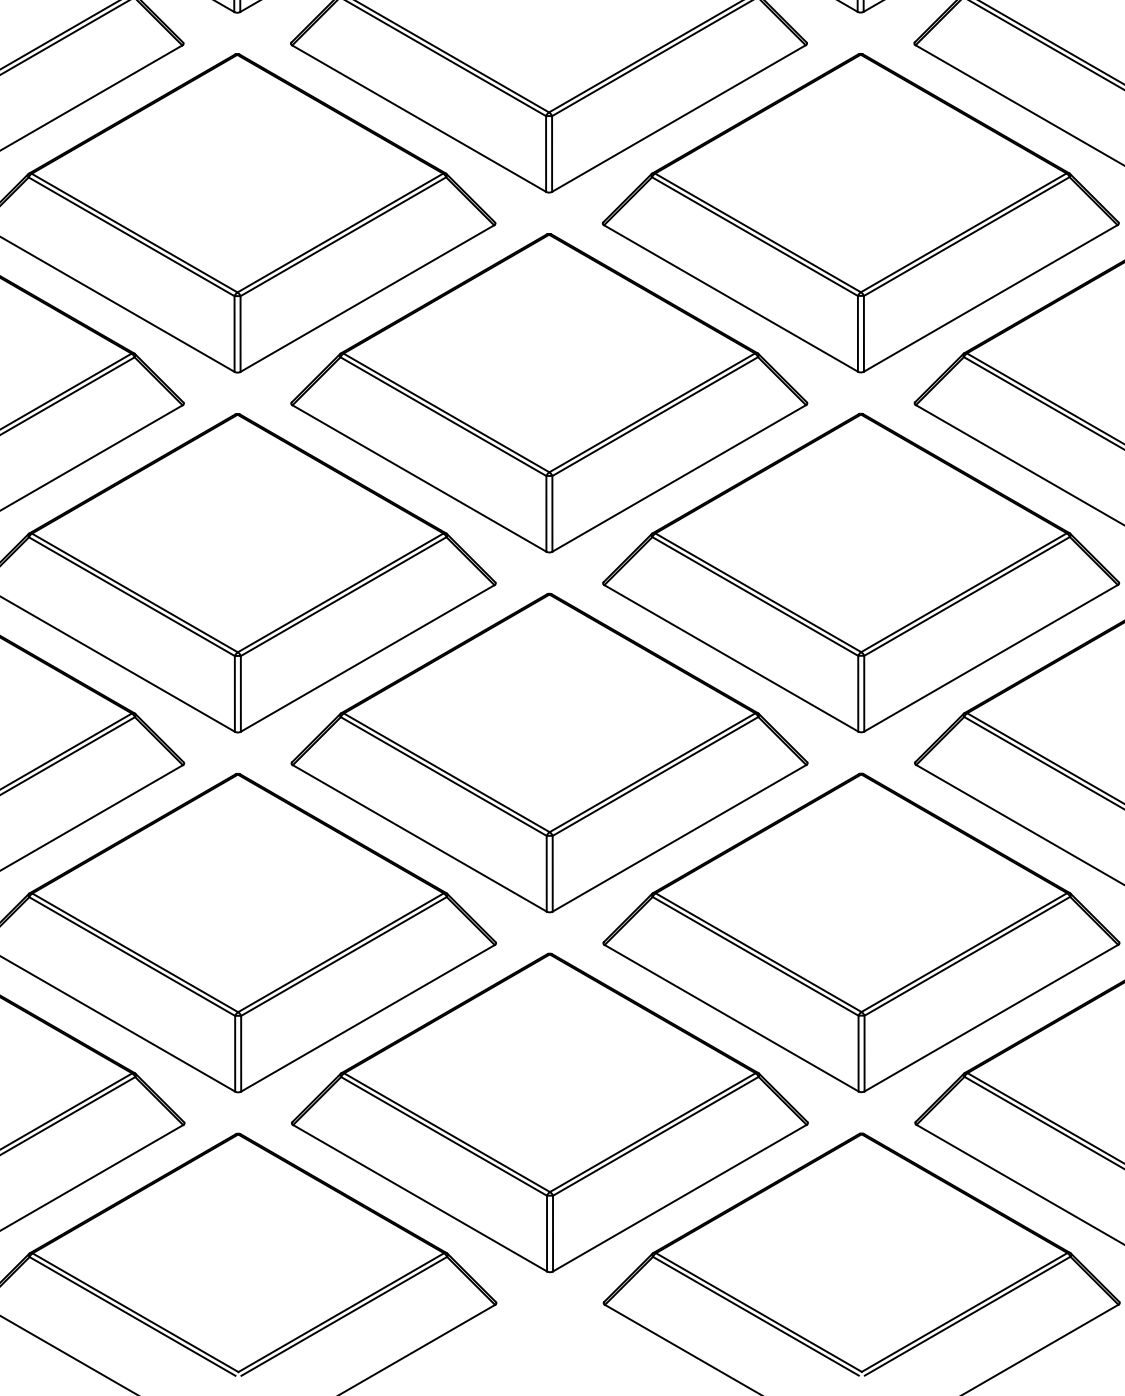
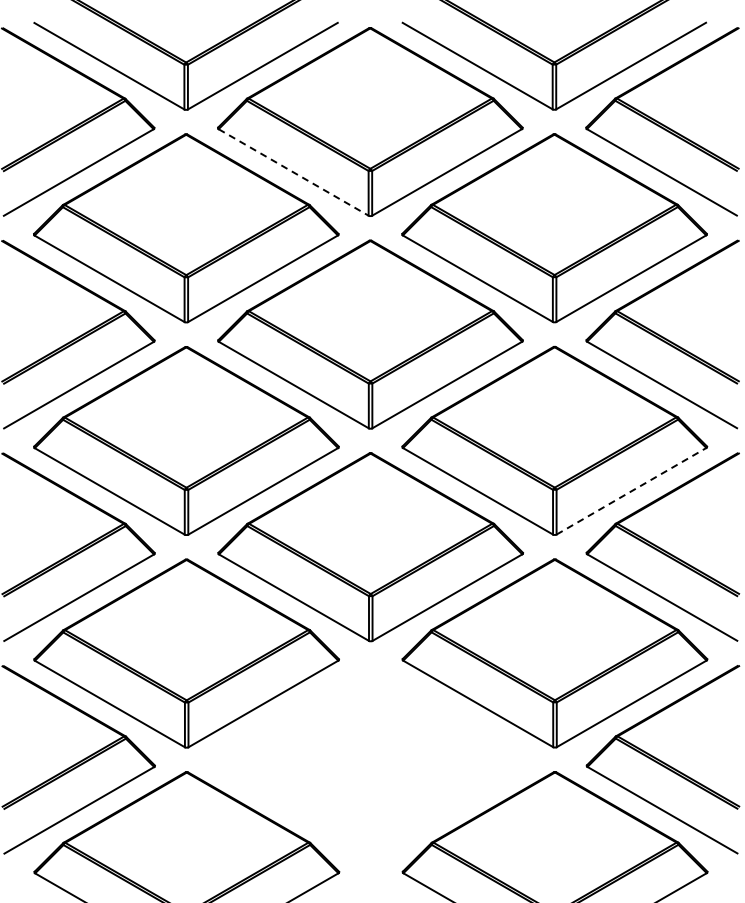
line: (418, 118) -> (293, 172), solid -> dashed
line: (991, 658) -> (631, 491), solid -> dashed
part: (549, 1112) -> (370, 759), removed

